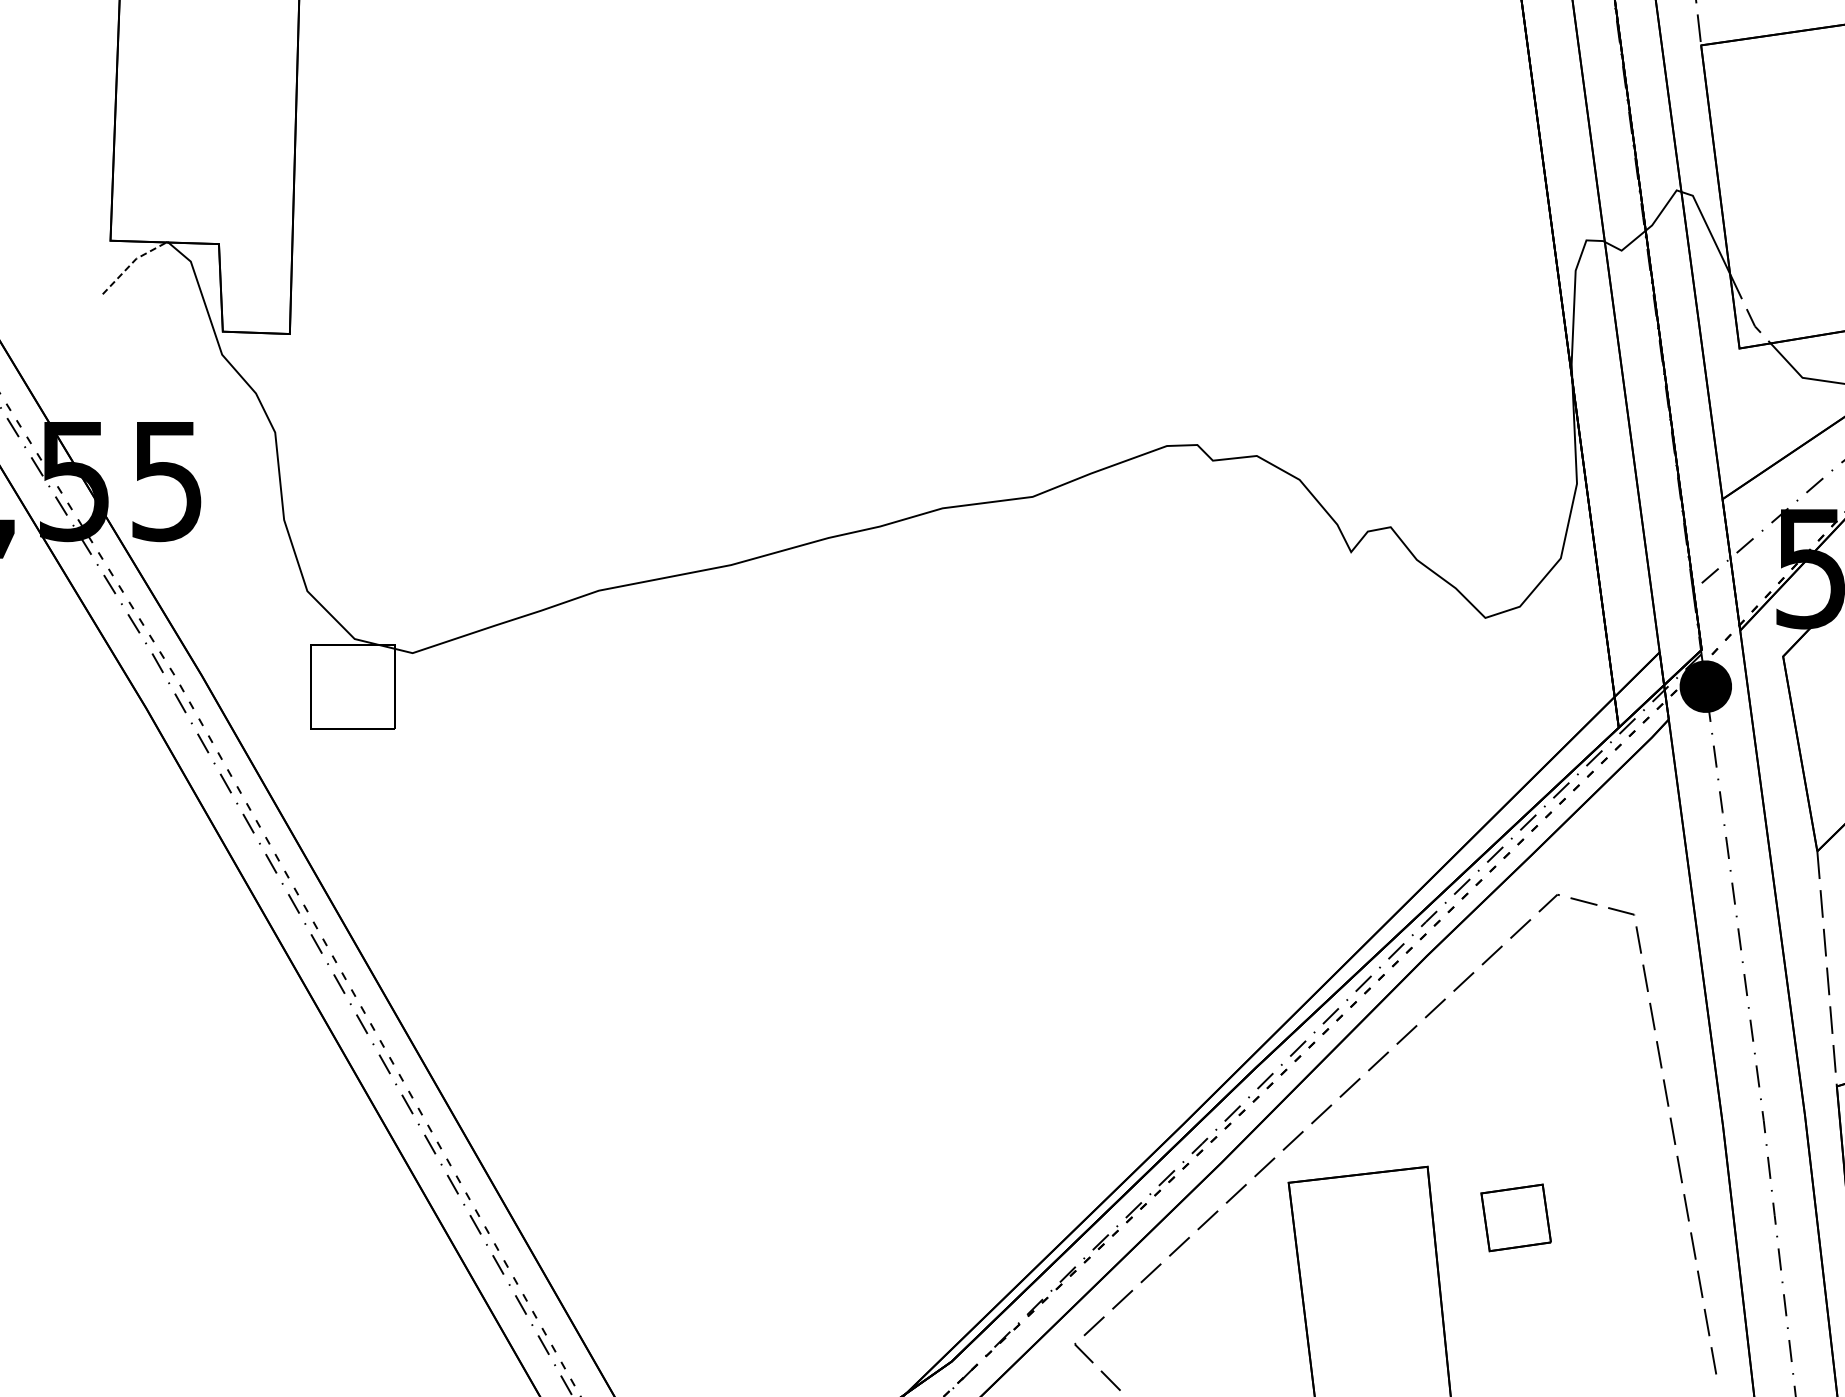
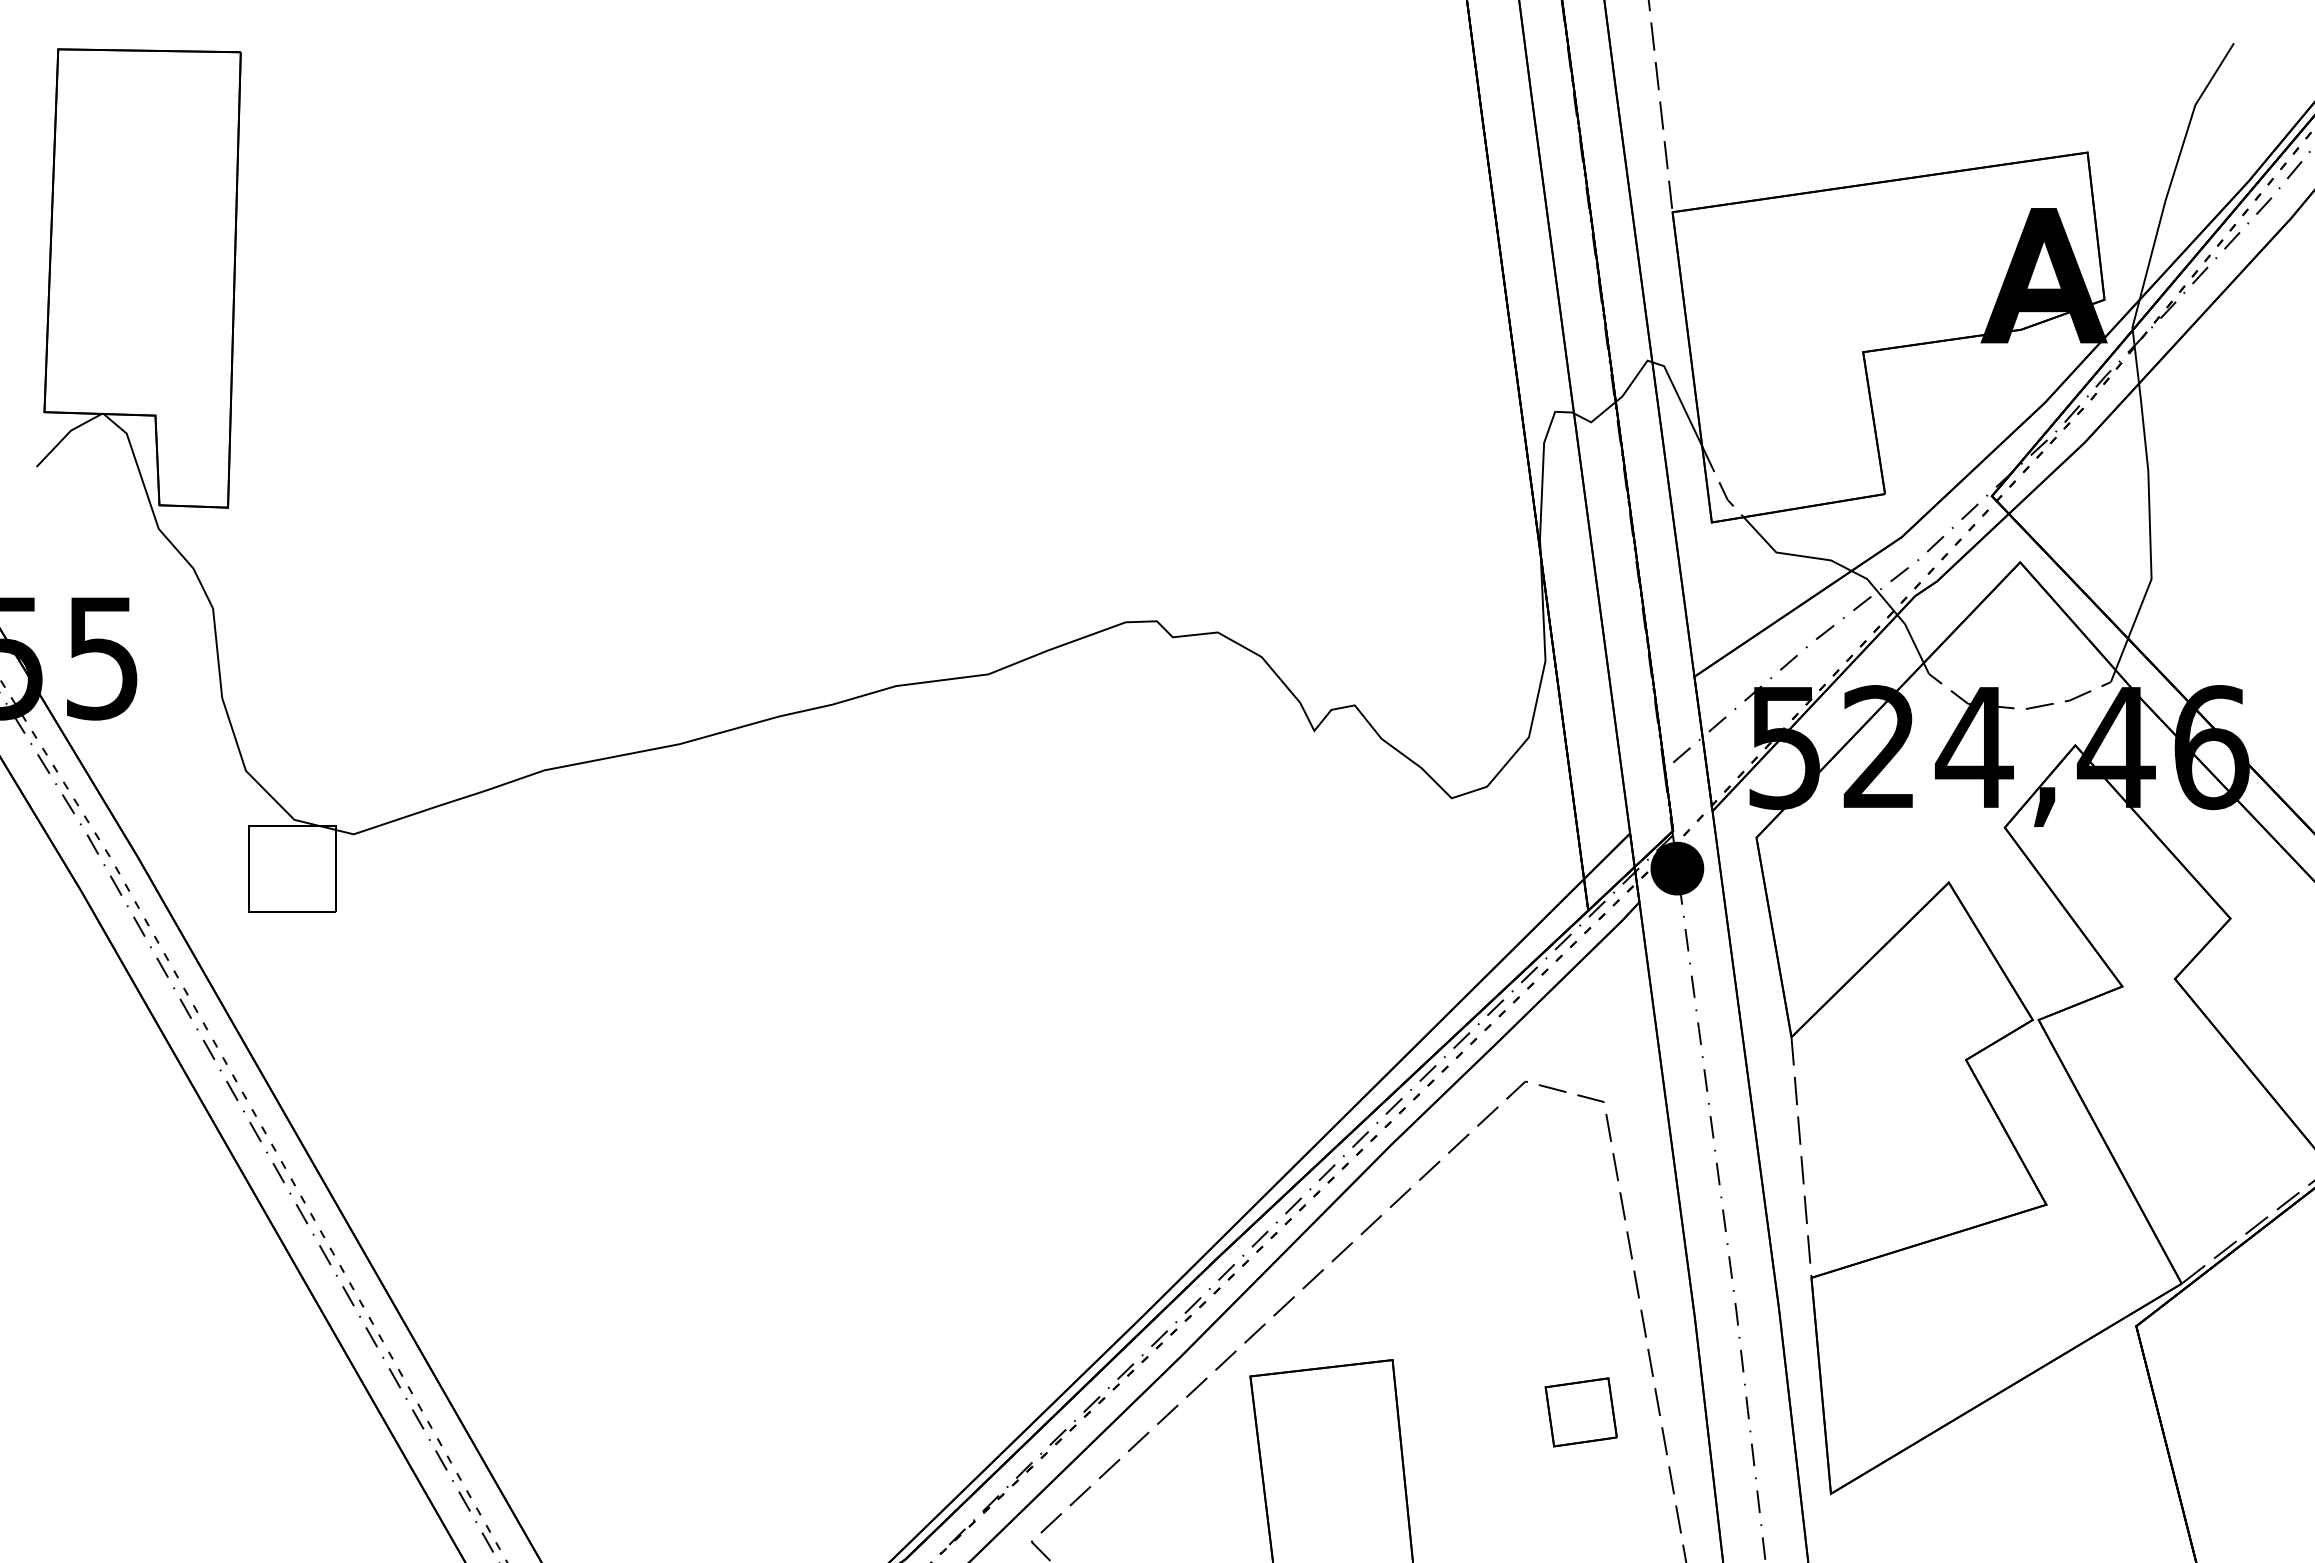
line: (132, 263) -> (66, 435), dashed -> solid
part: (1515, 1218) -> (1580, 1412), moved

